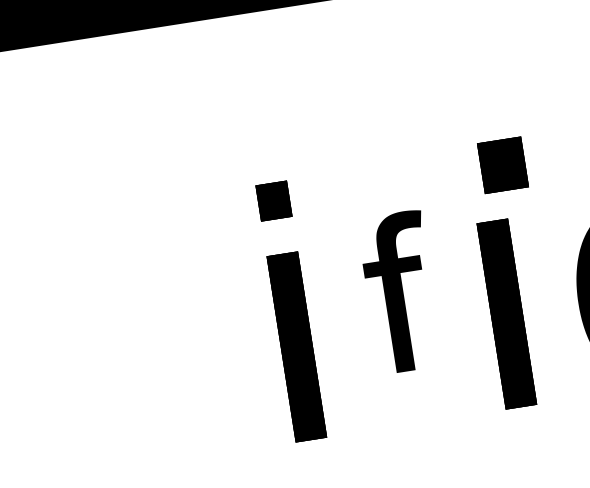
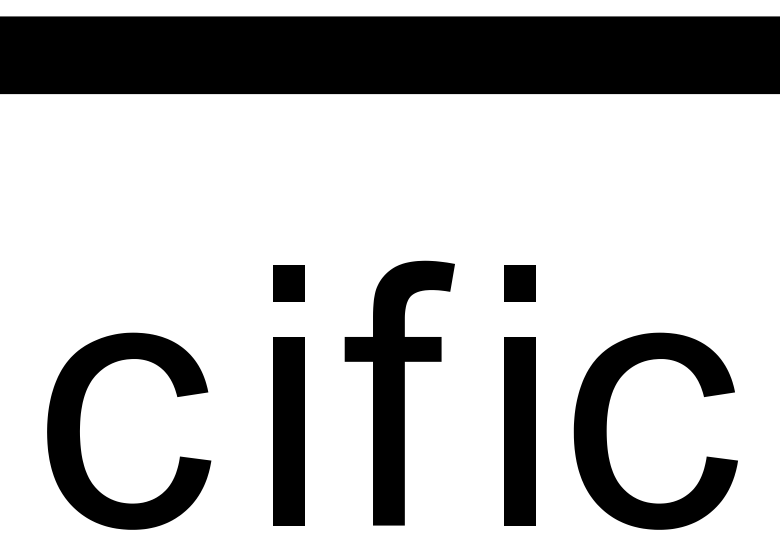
part: (501, 165) -> (519, 283), size x0.71
part: (400, 291) -> (399, 392), size x1.67
part: (505, 314) -> (519, 431), moved
fill: (139, 370) -> (129, 430), added

